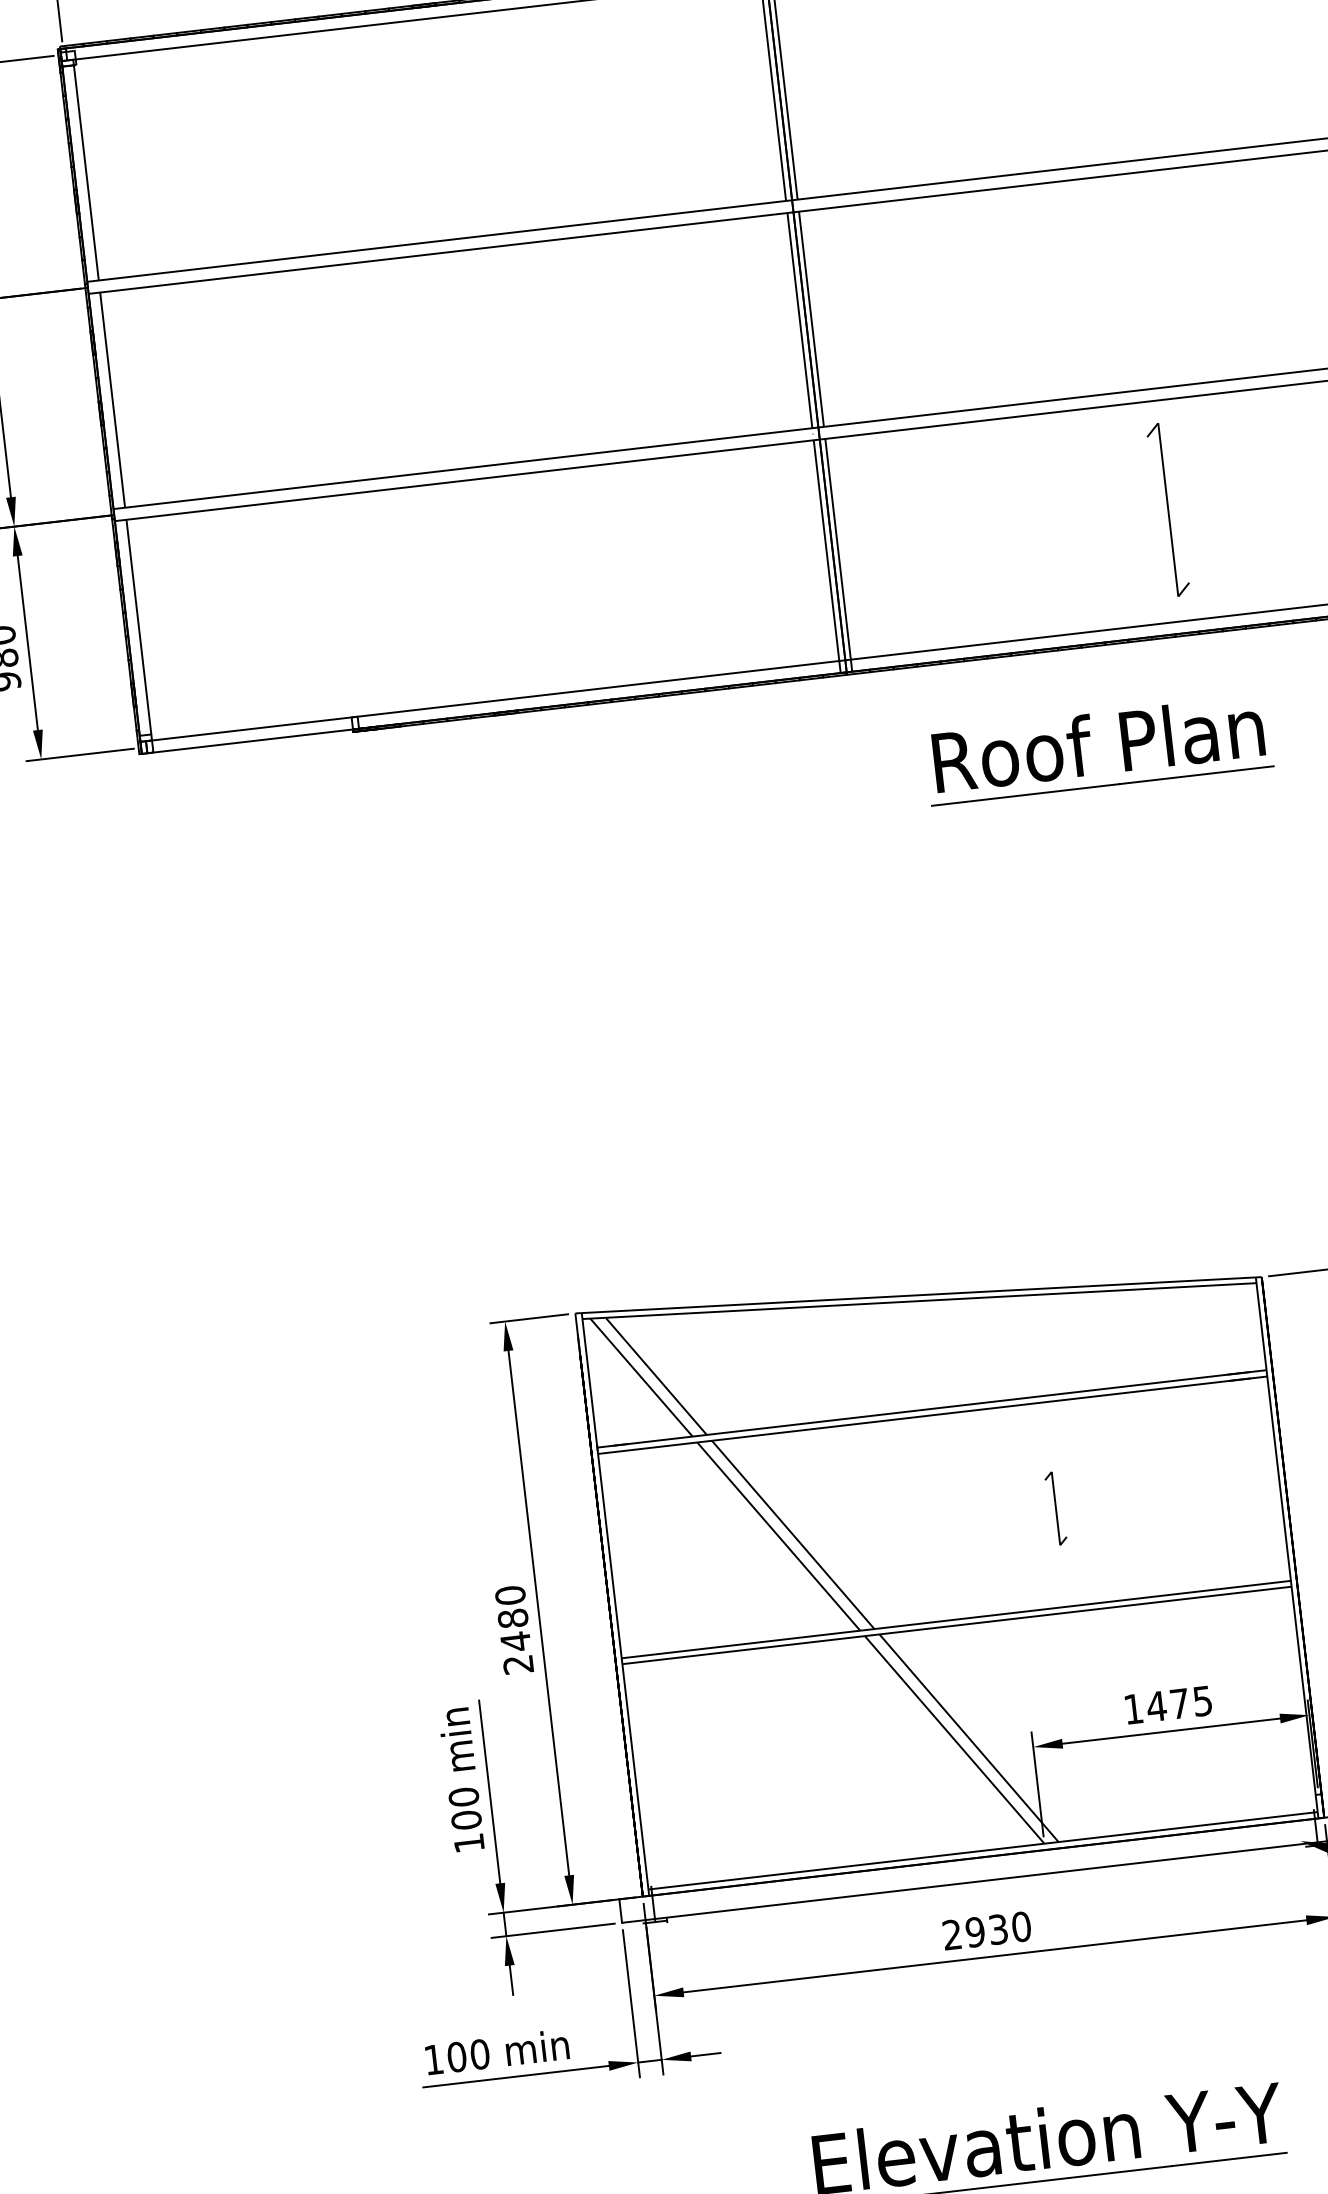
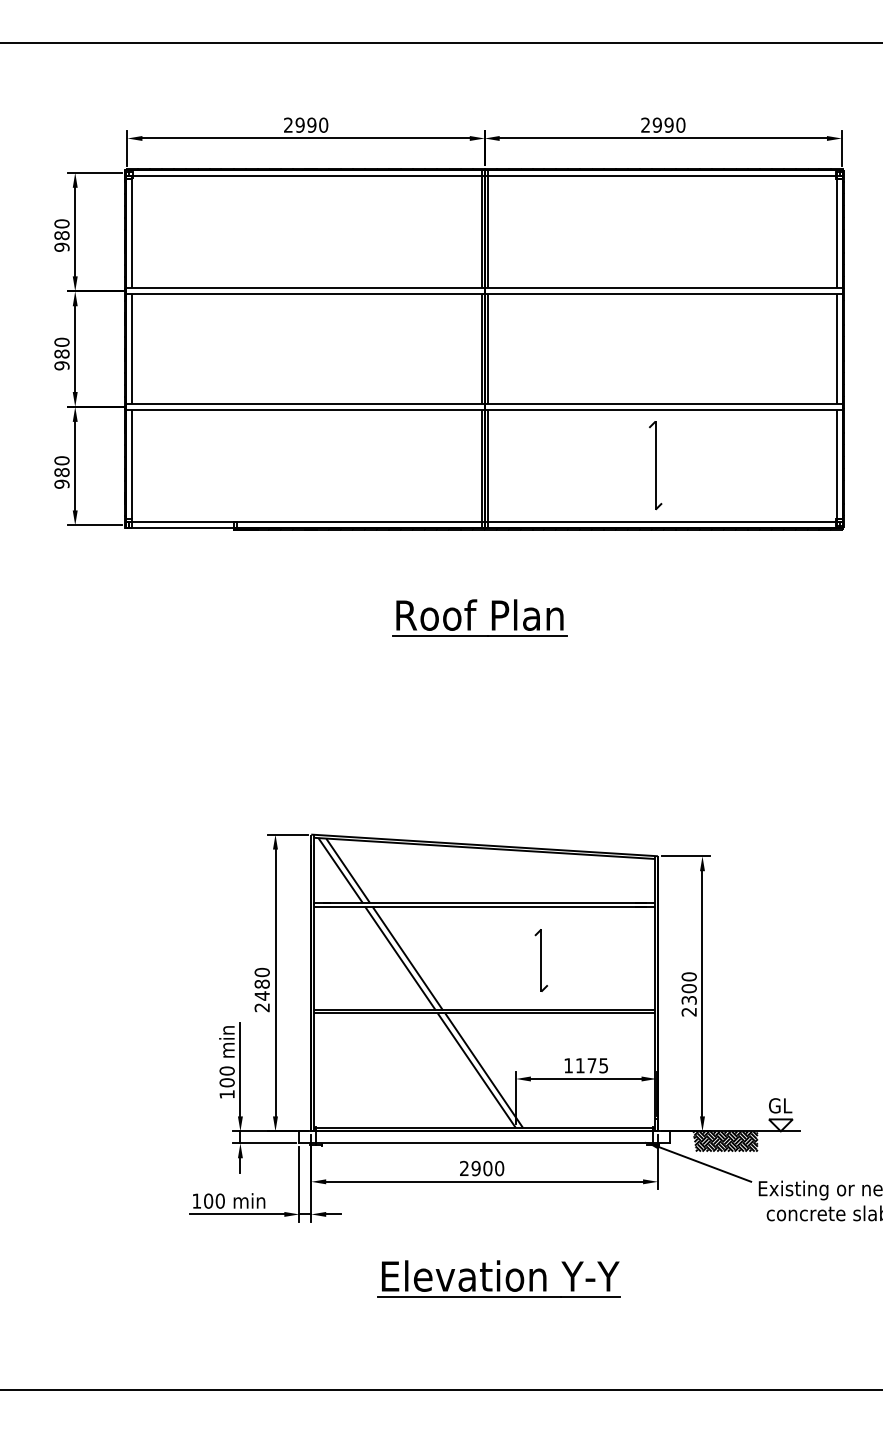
part: (1090, 735) -> (476, 610), moved
part: (1054, 1508) -> (540, 960), size x1.67
text: (1157, 1705) -> (580, 1065), 1475 -> 1175
text: (997, 1929) -> (487, 1168), 2930 -> 2900

